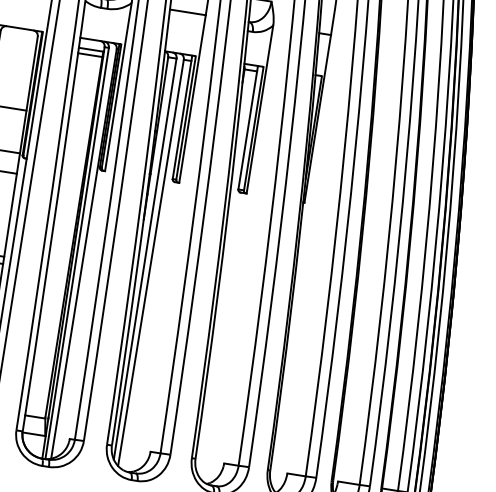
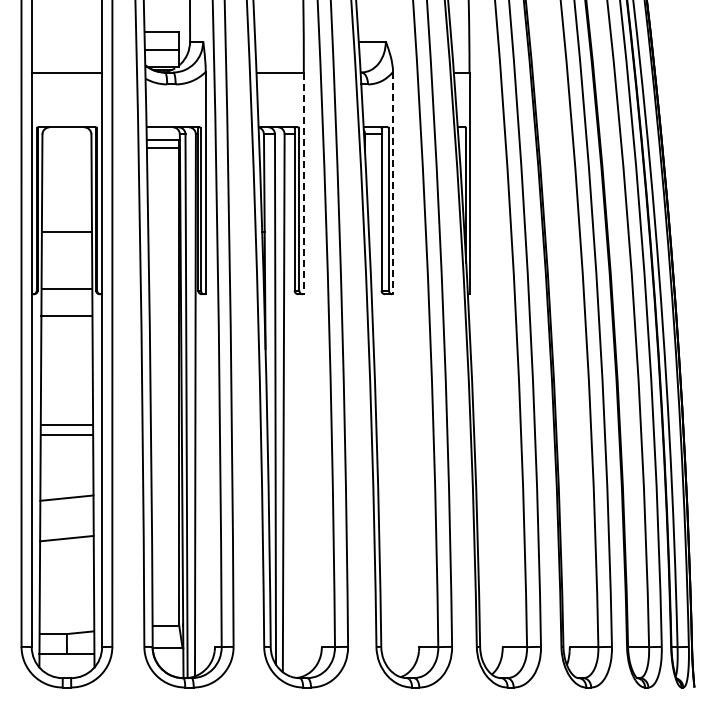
line: (192, 99) -> (303, 183), solid -> dashed
line: (260, 109) -> (393, 183), solid -> dashed

